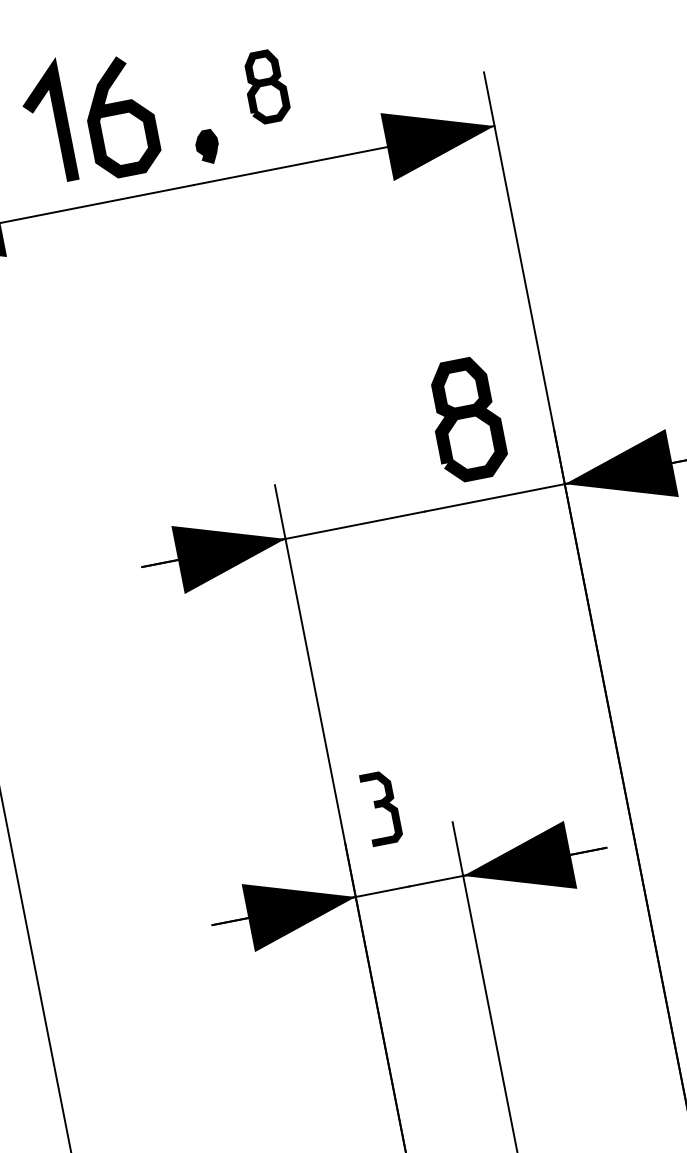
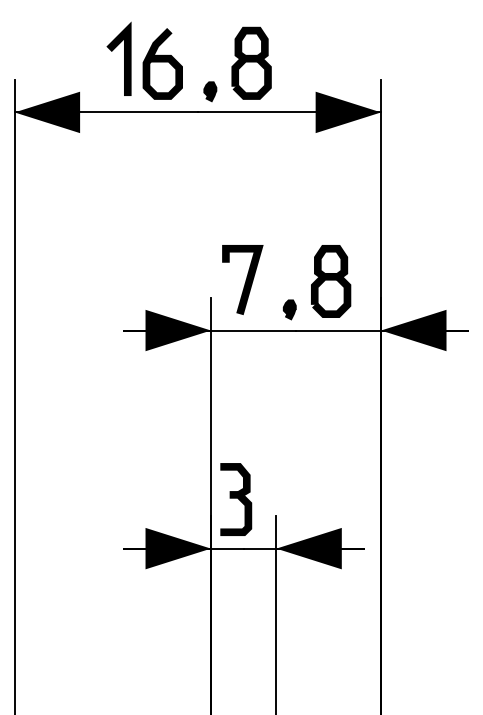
part: (265, 85) -> (251, 62), size x1.67
line: (326, 445) -> (245, 280), added
part: (407, 479) -> (289, 309), added
part: (381, 808) -> (236, 499), size x1.67

